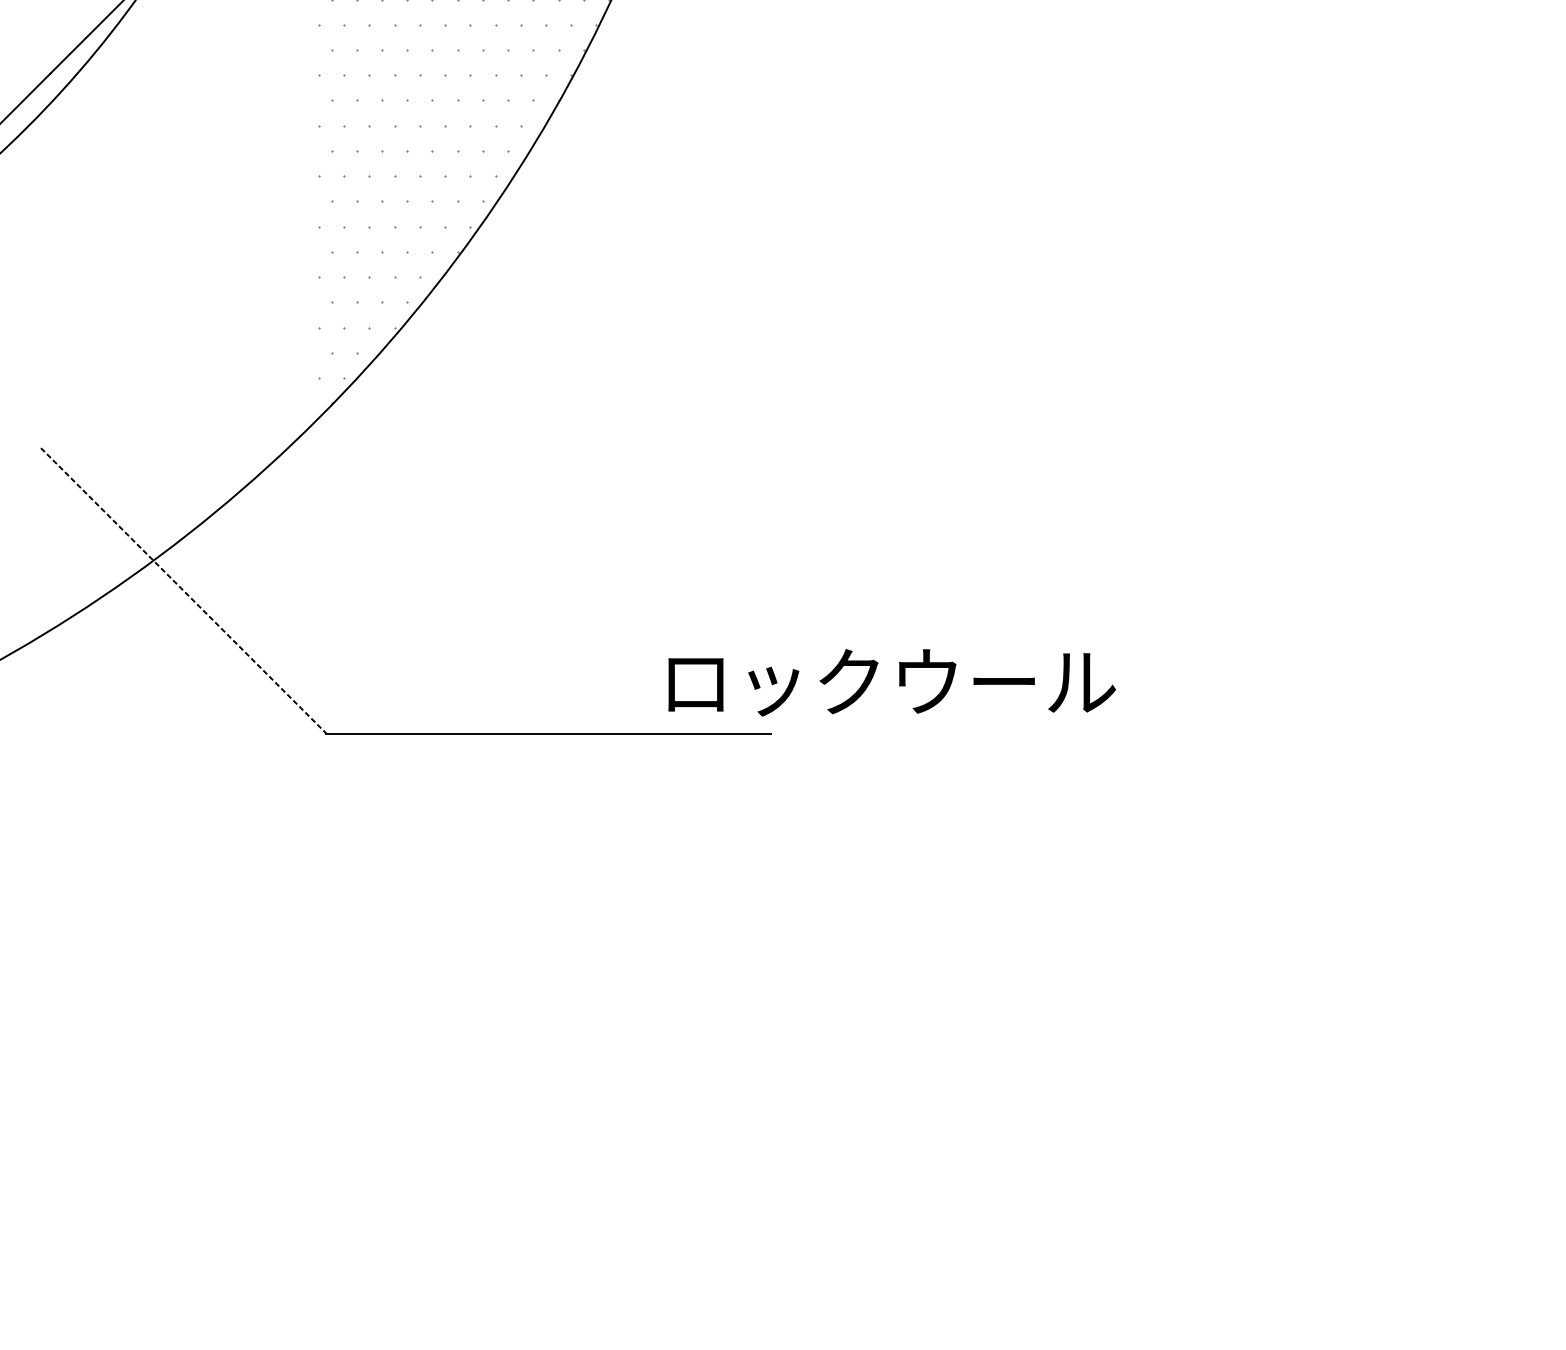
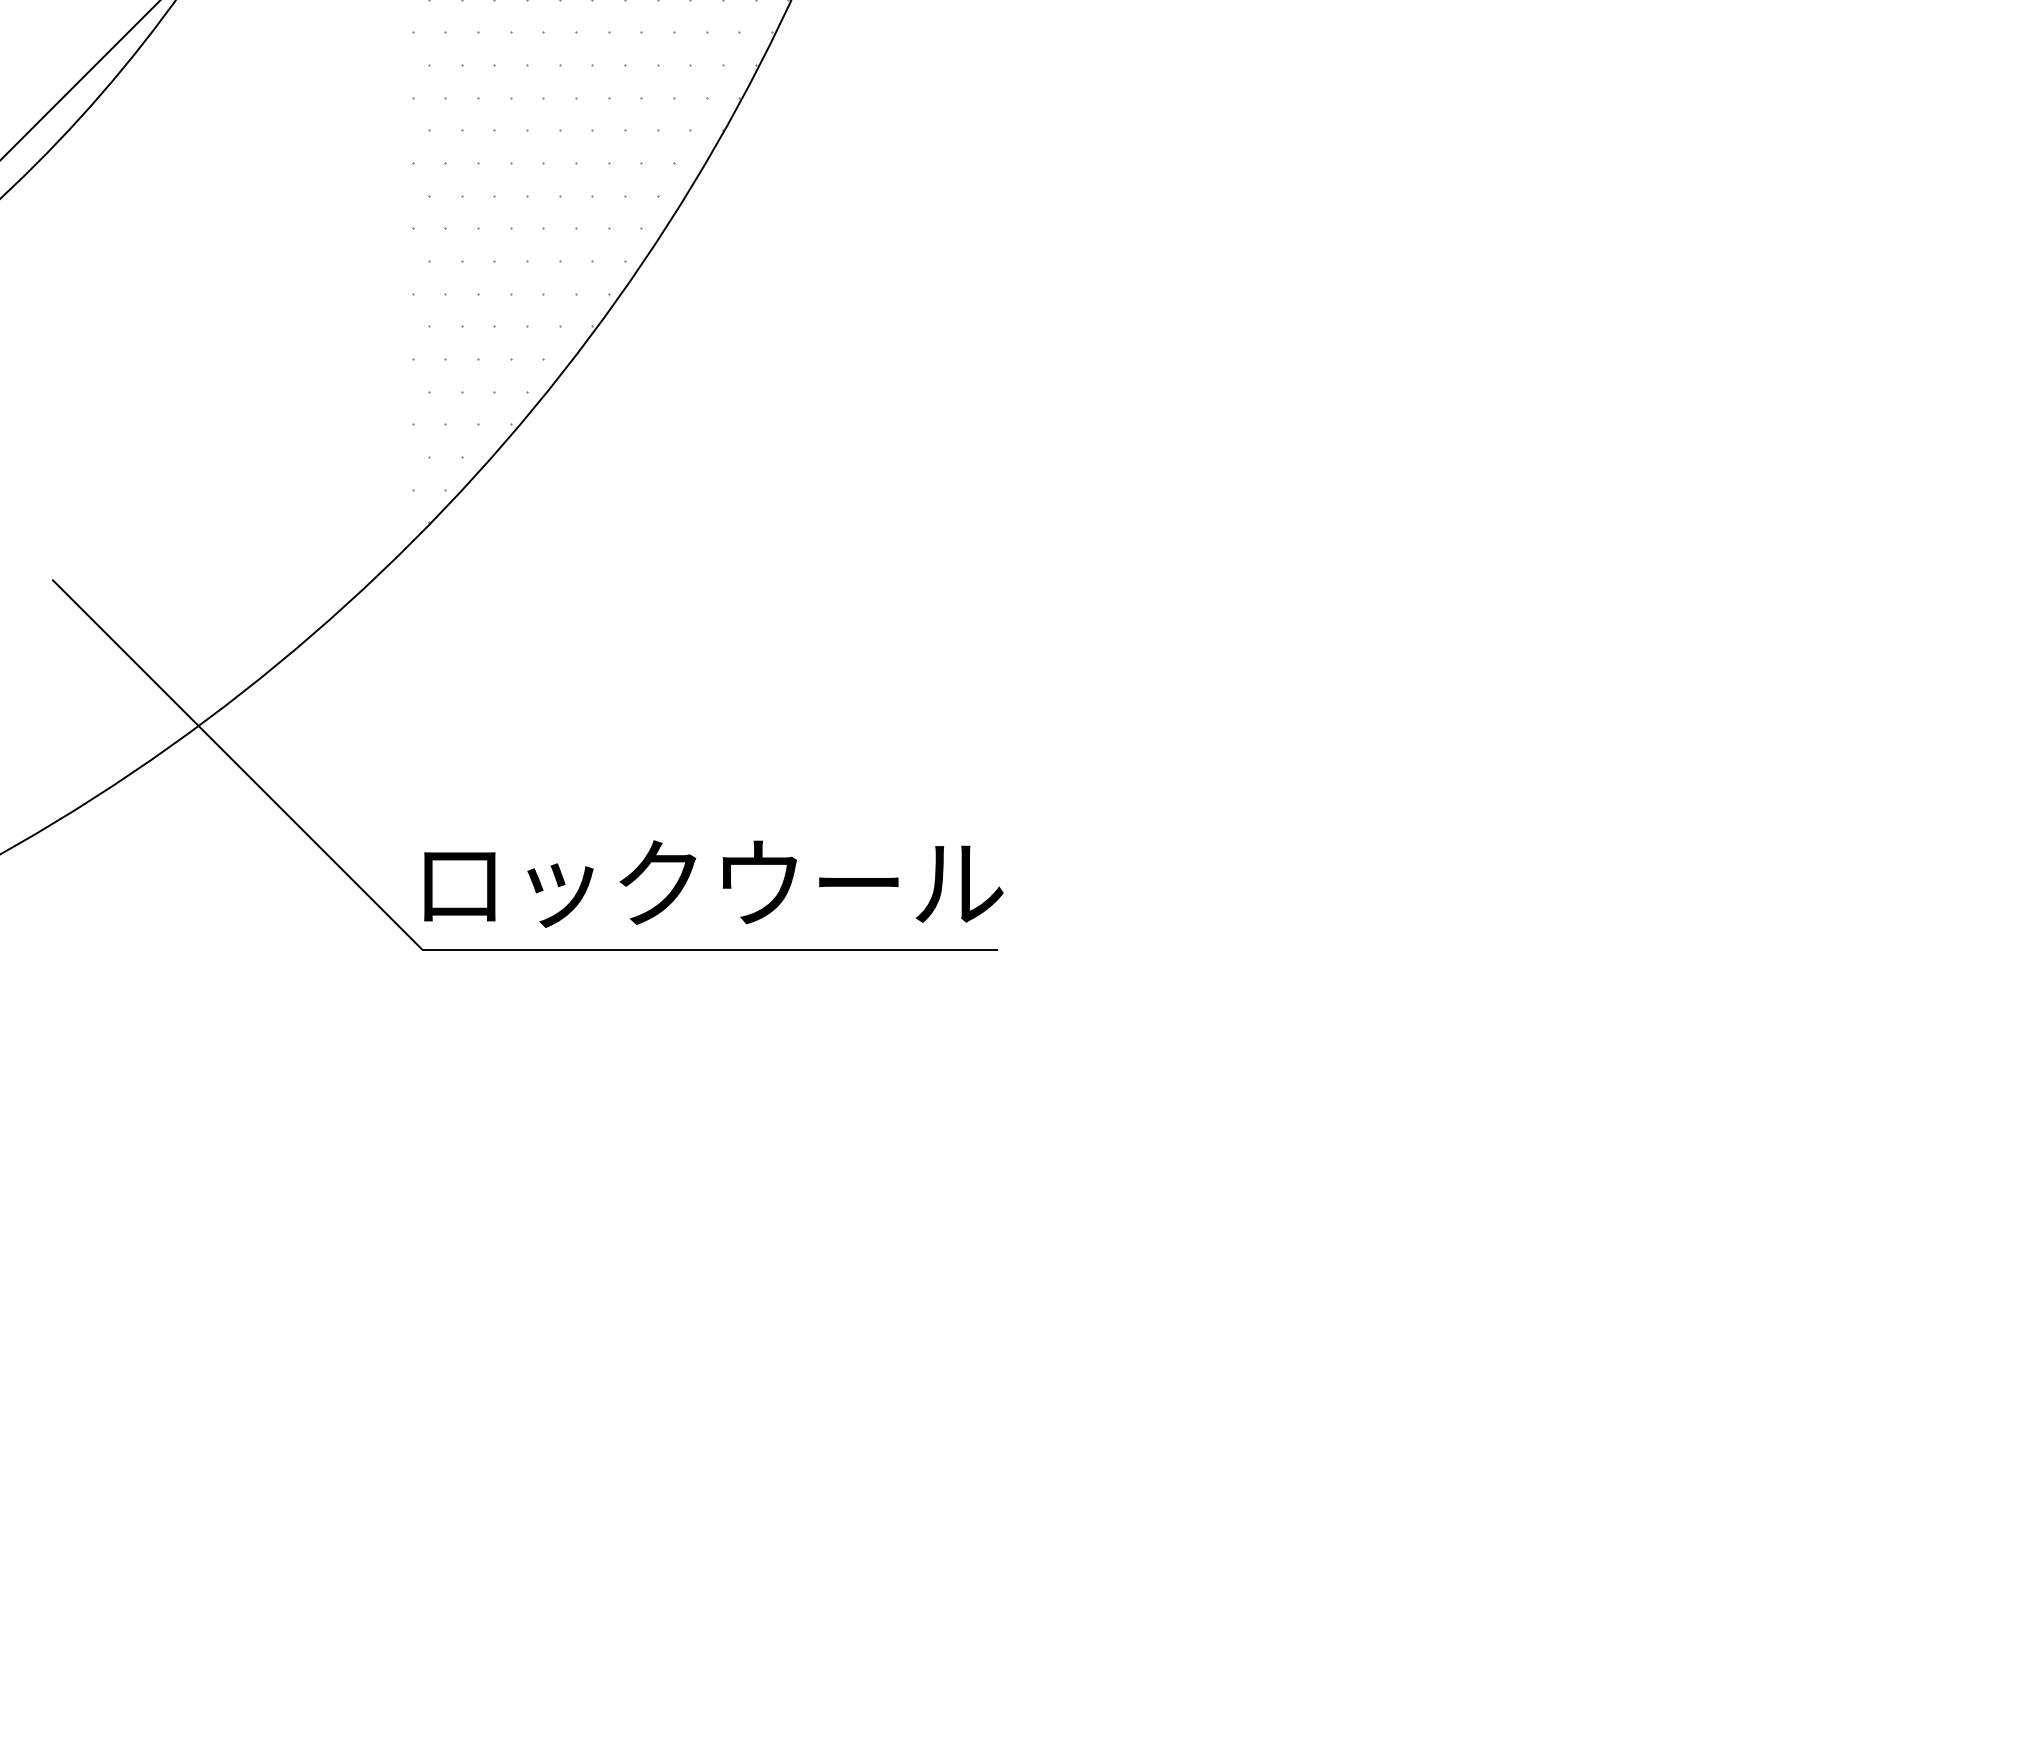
line: (184, 591) -> (238, 765), dashed -> solid
text: (891, 682) -> (713, 883), moved

